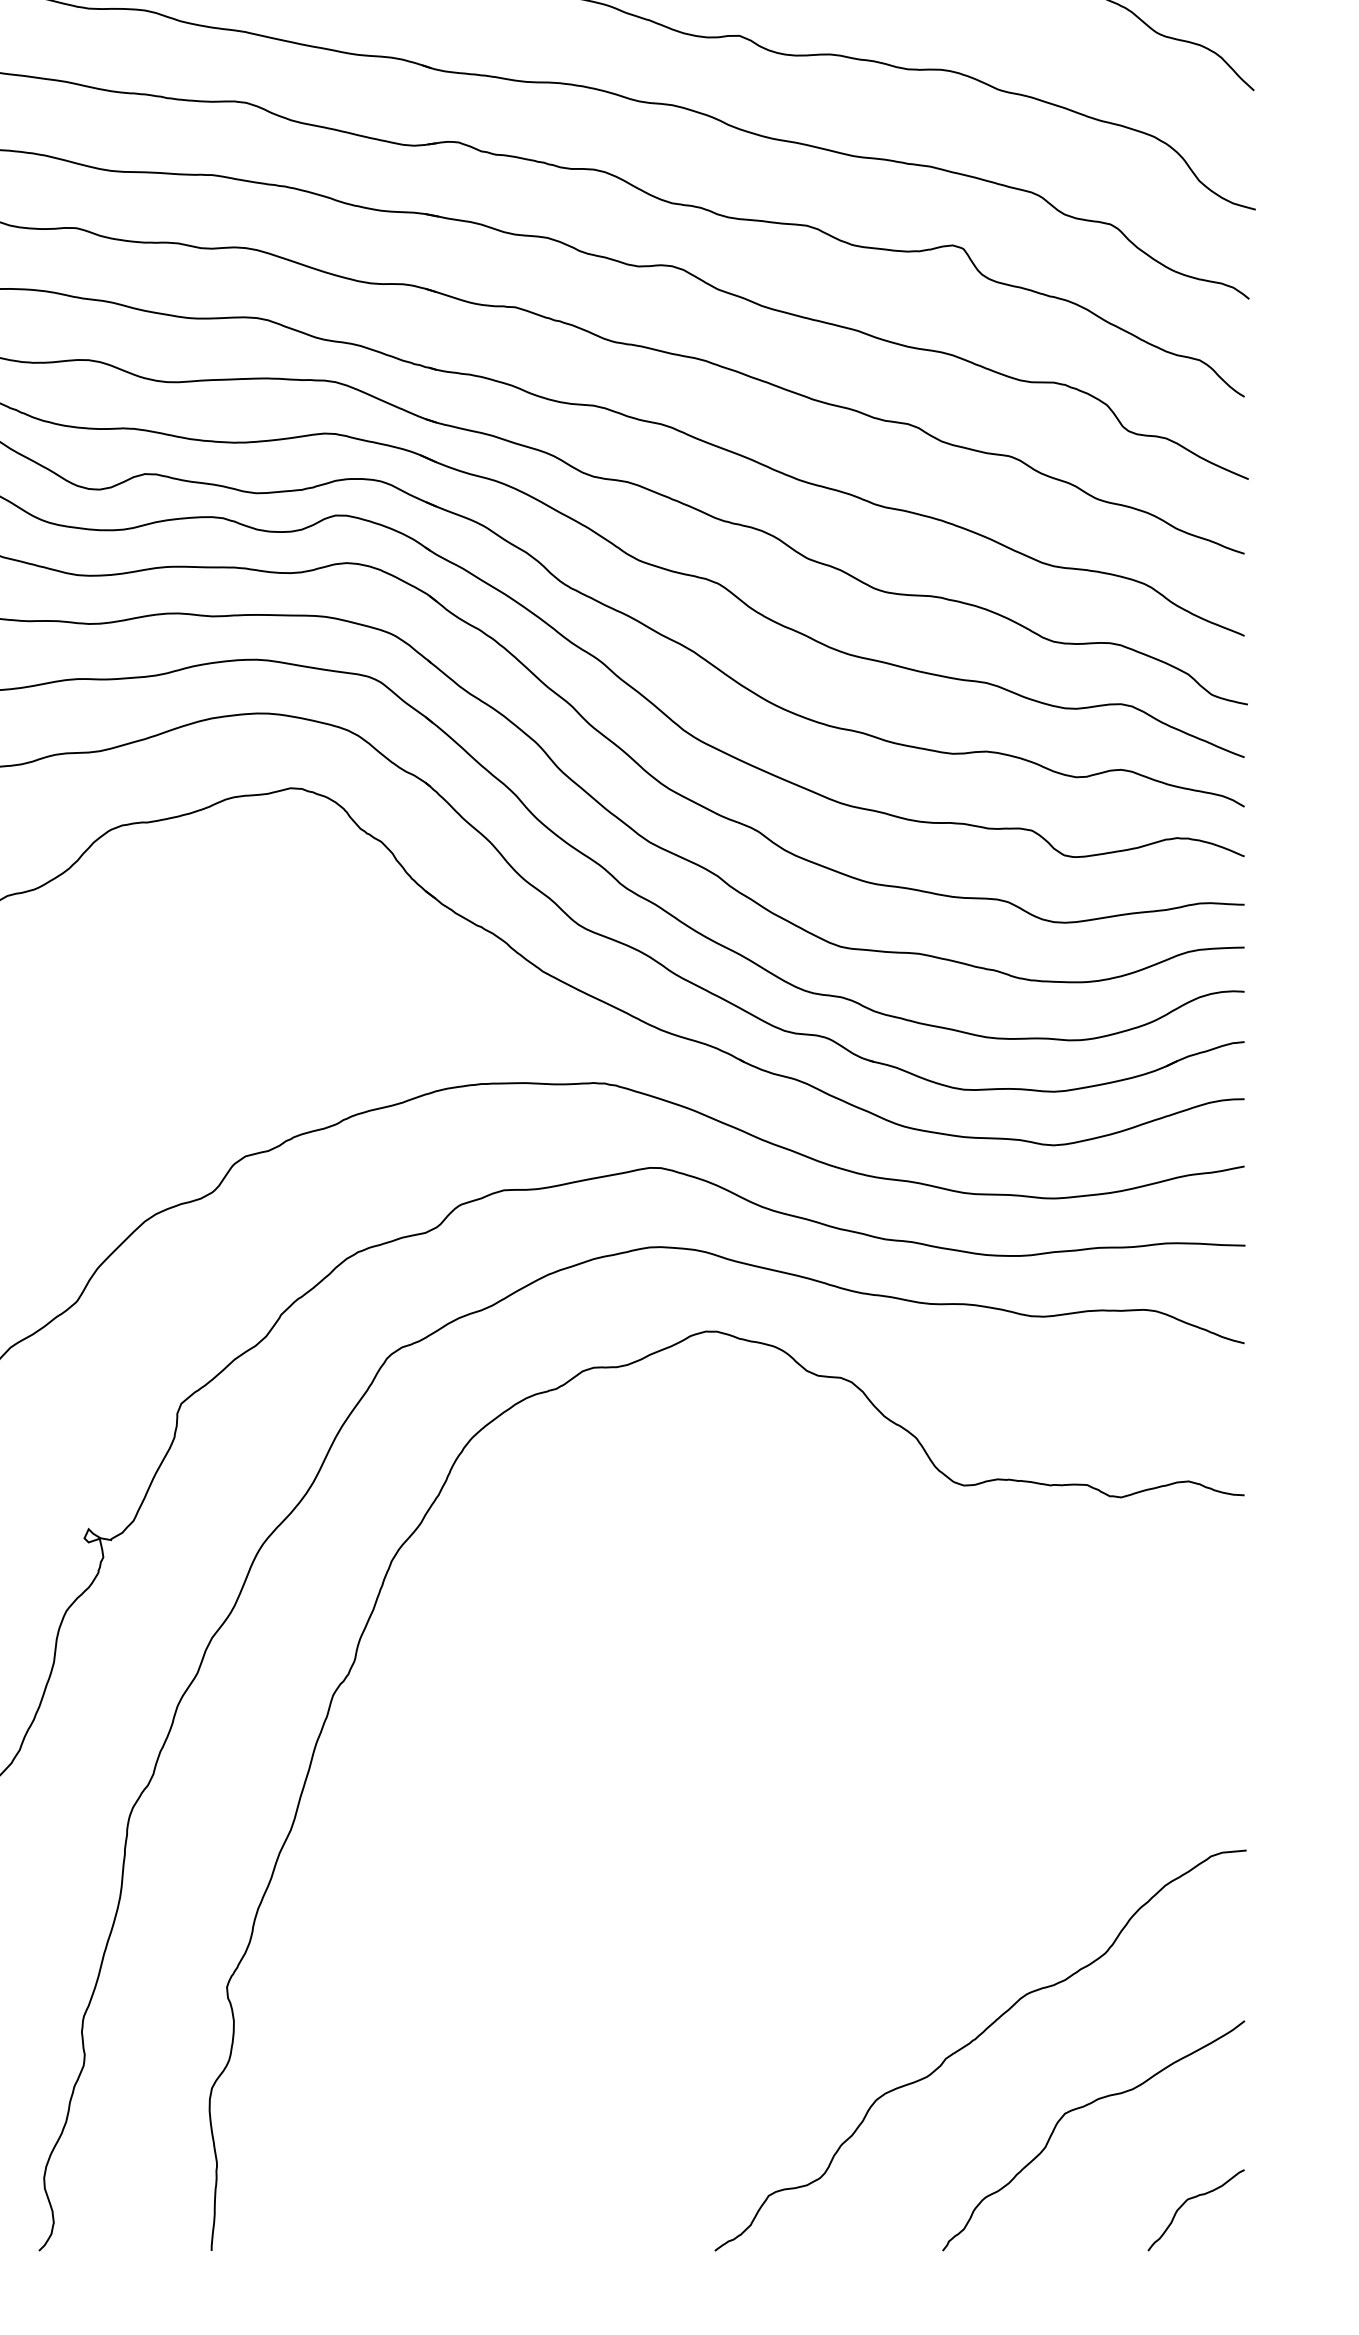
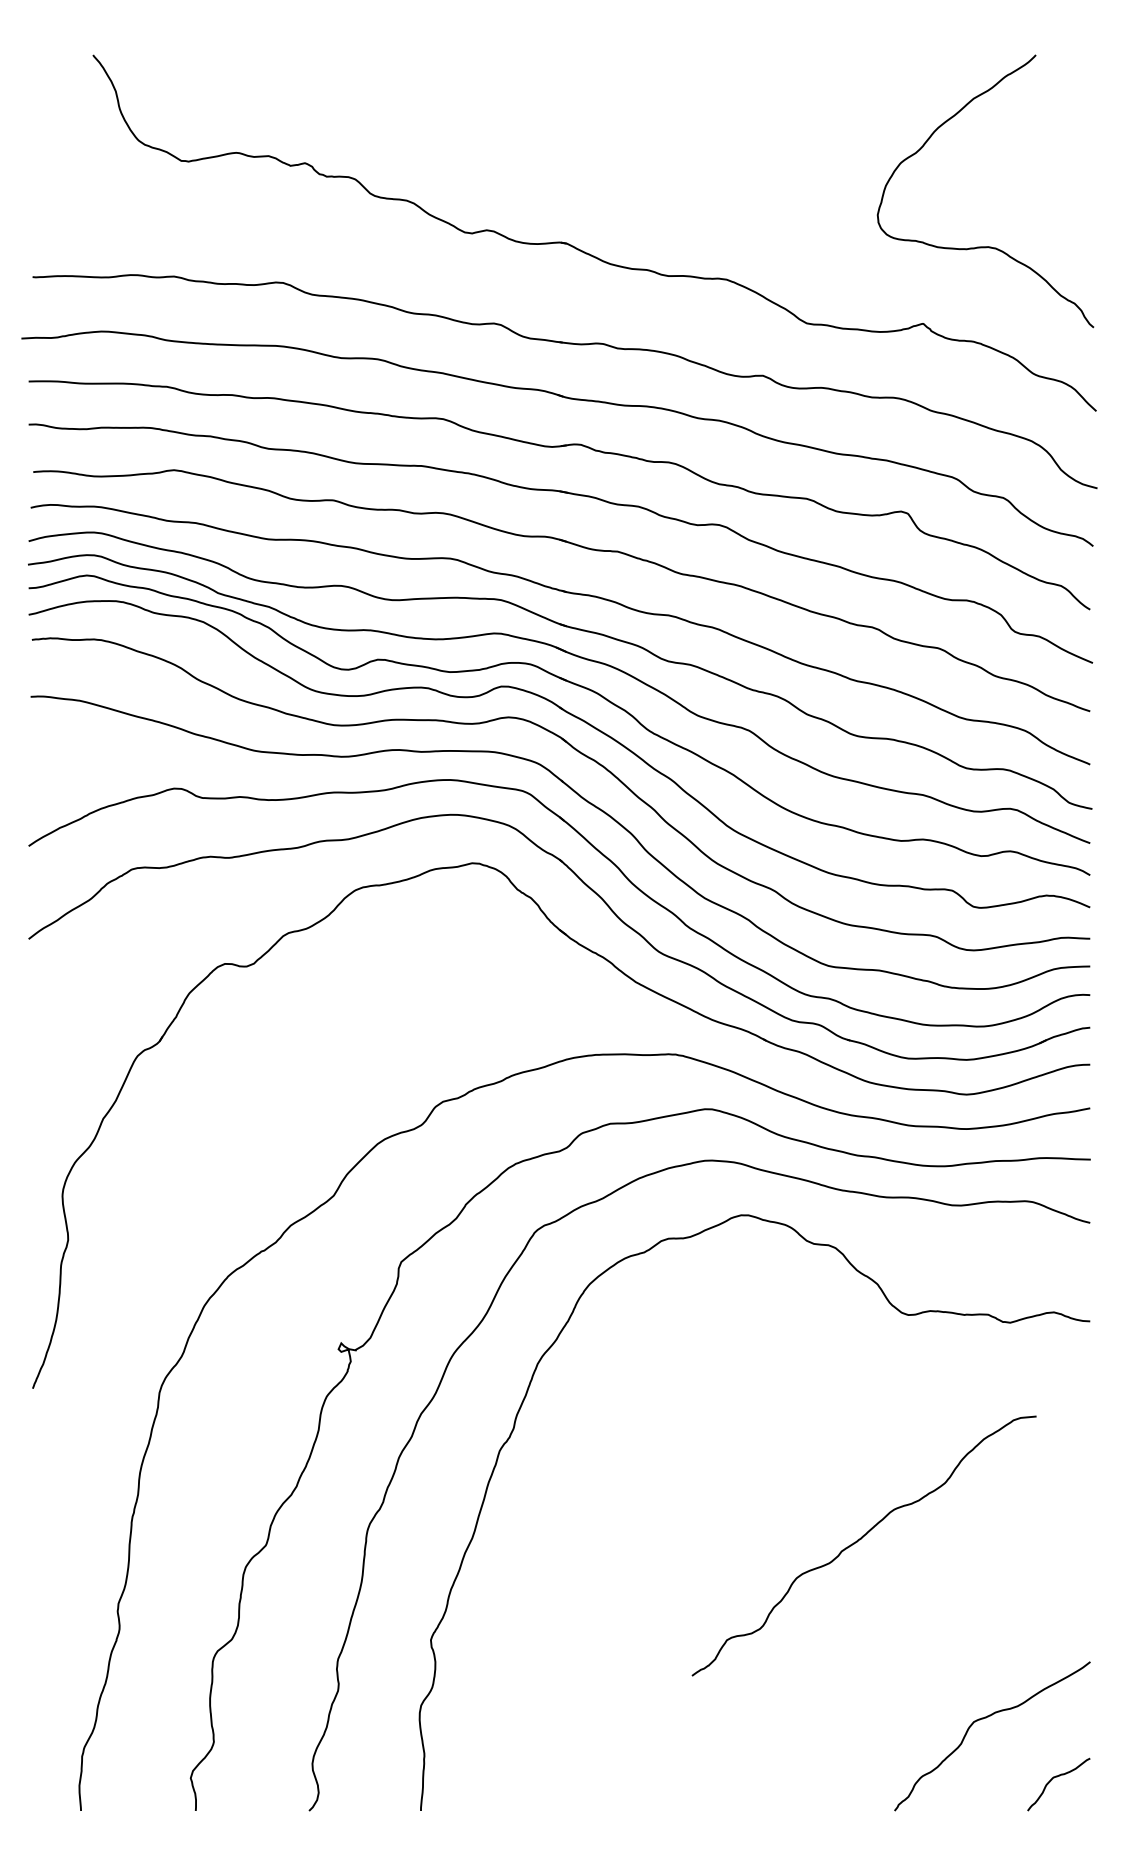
curve: (976, 2040) -> (861, 1539), moved

